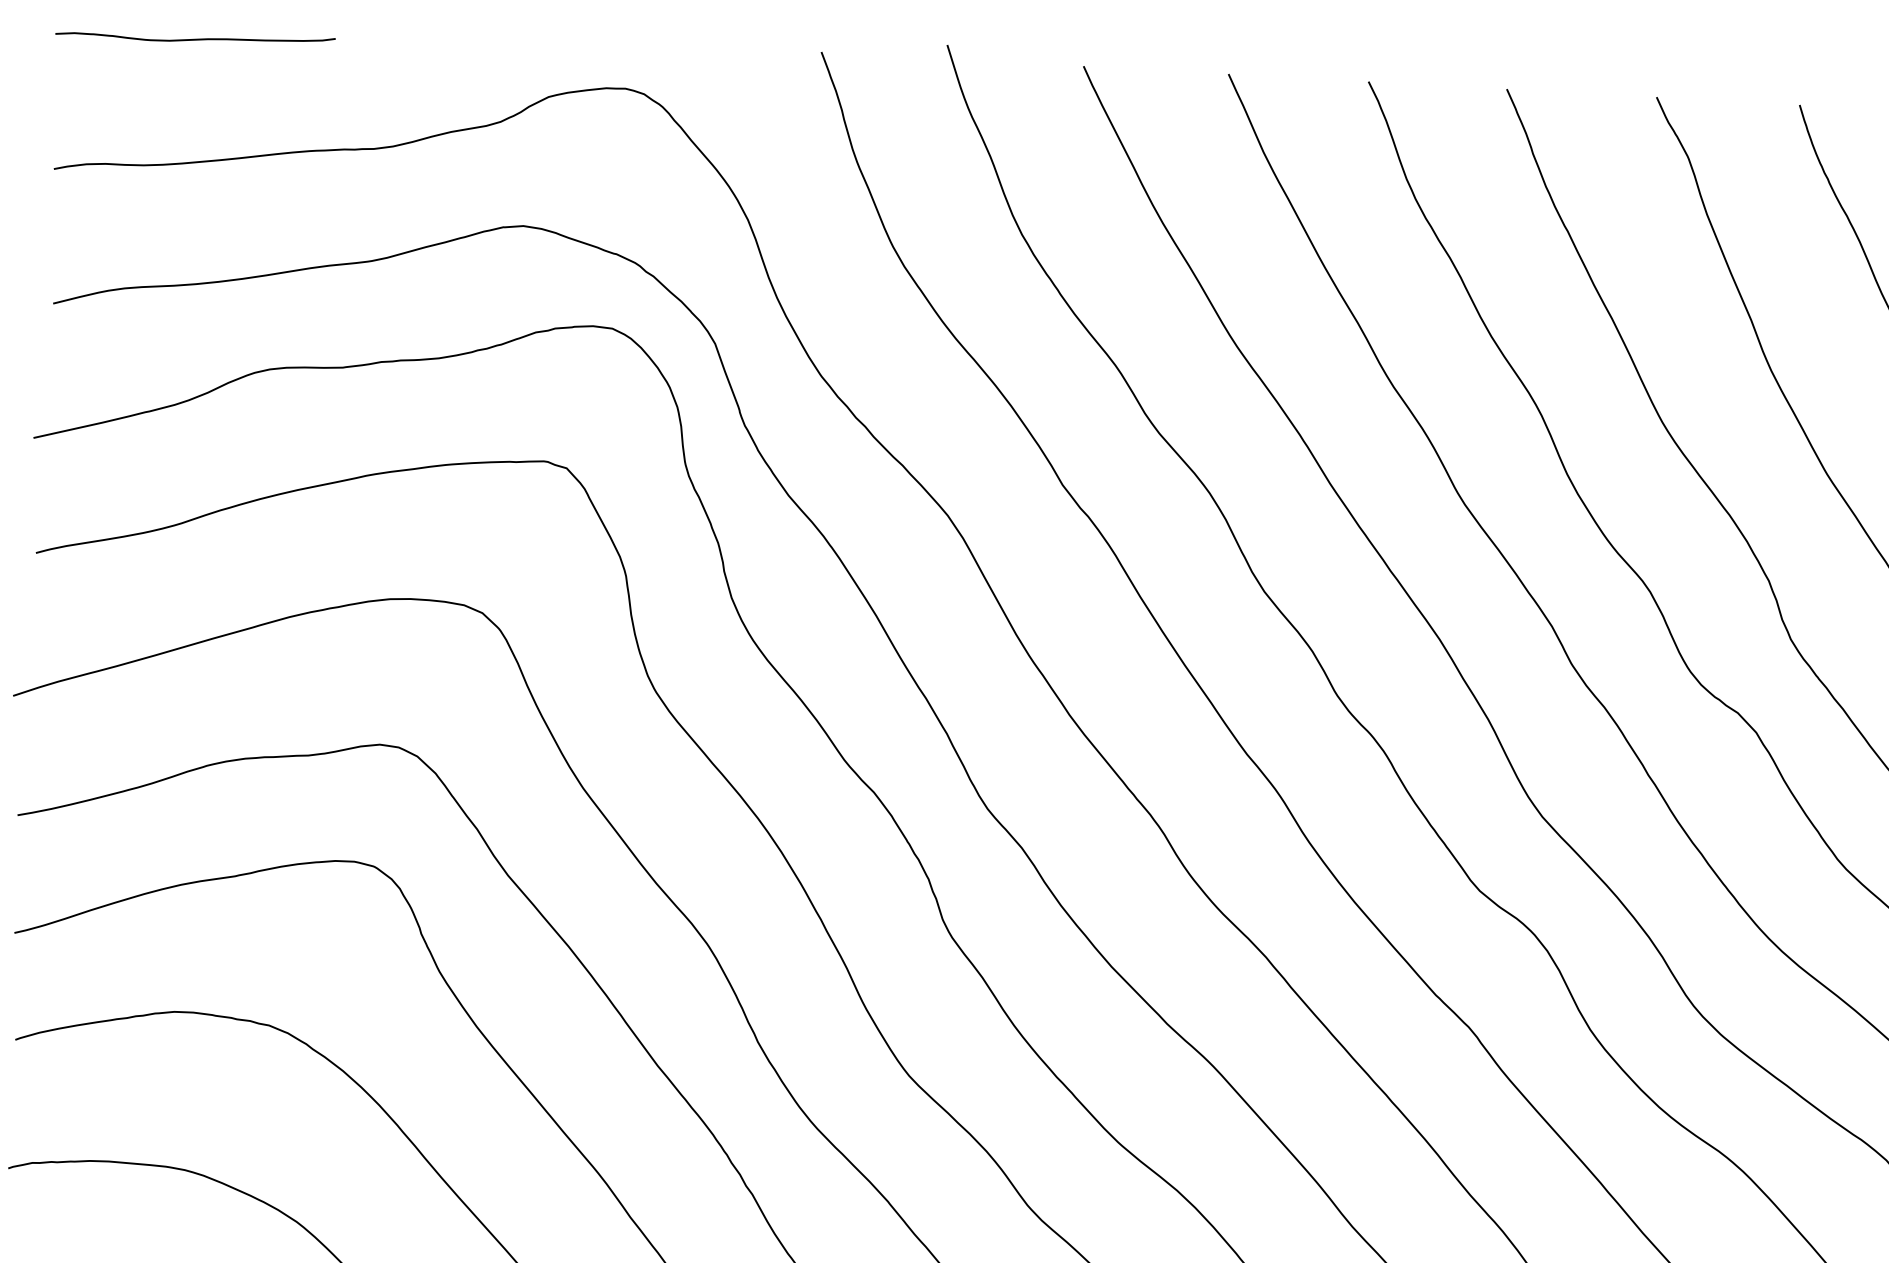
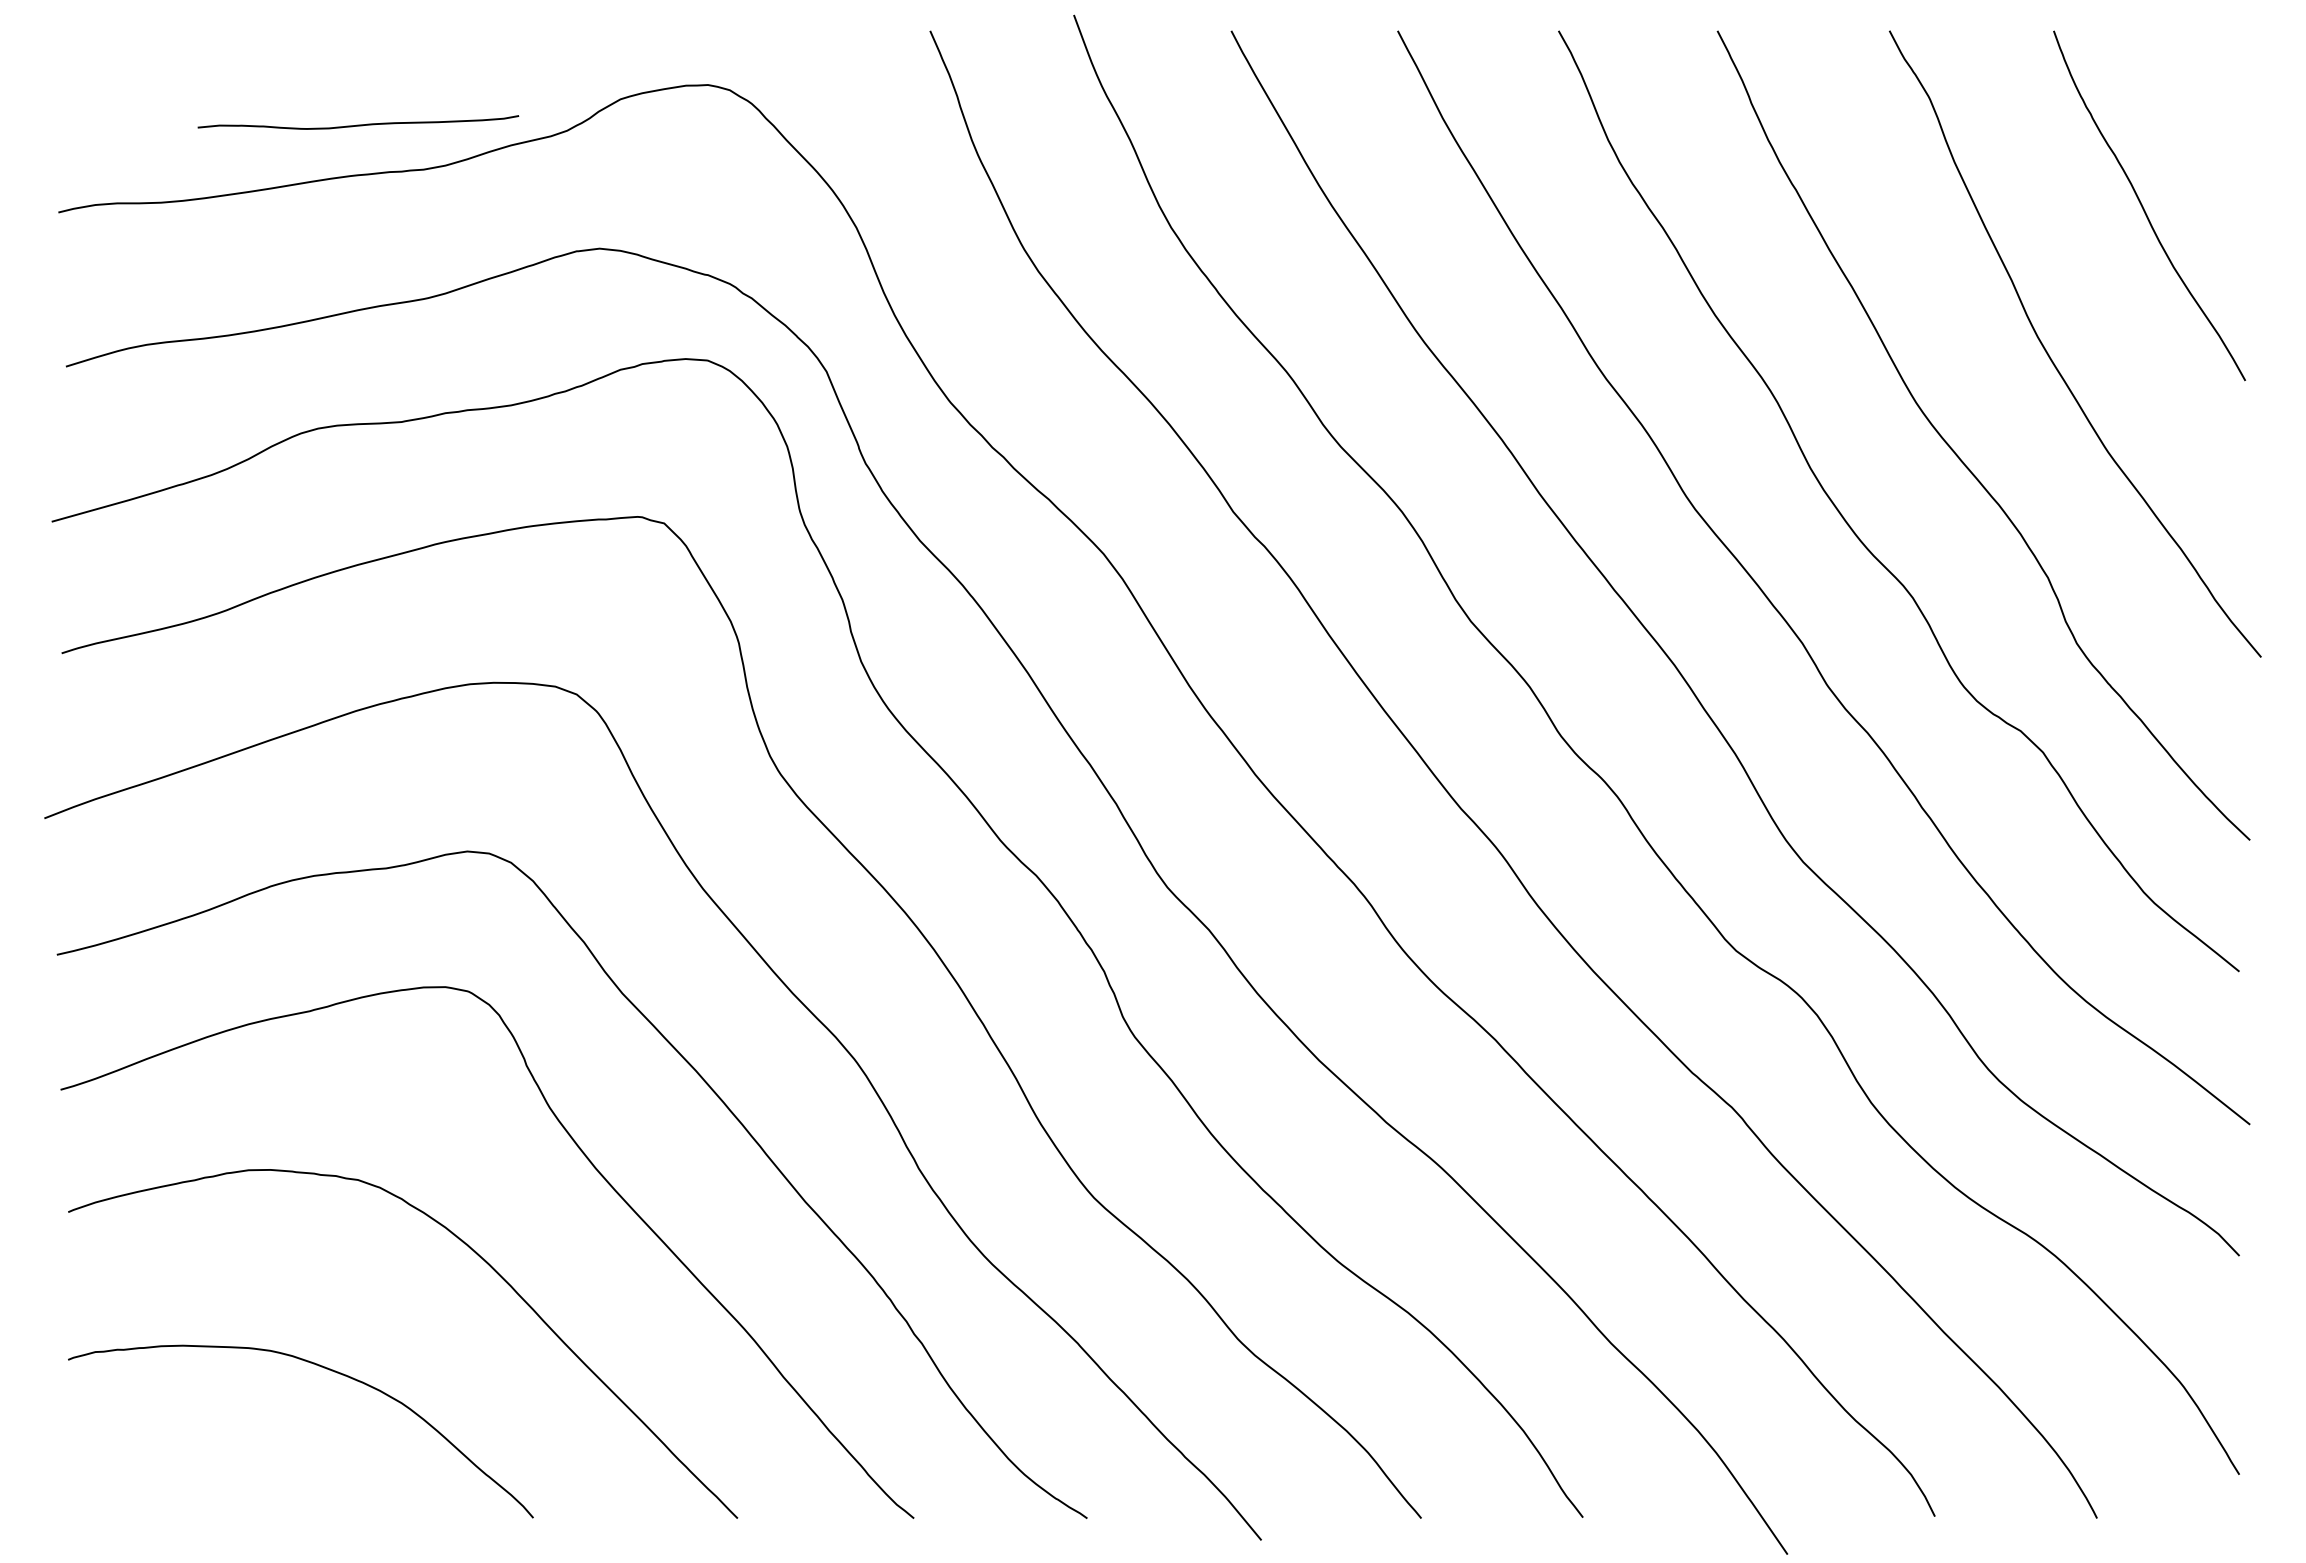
curve: (195, 38) -> (358, 124), moved

